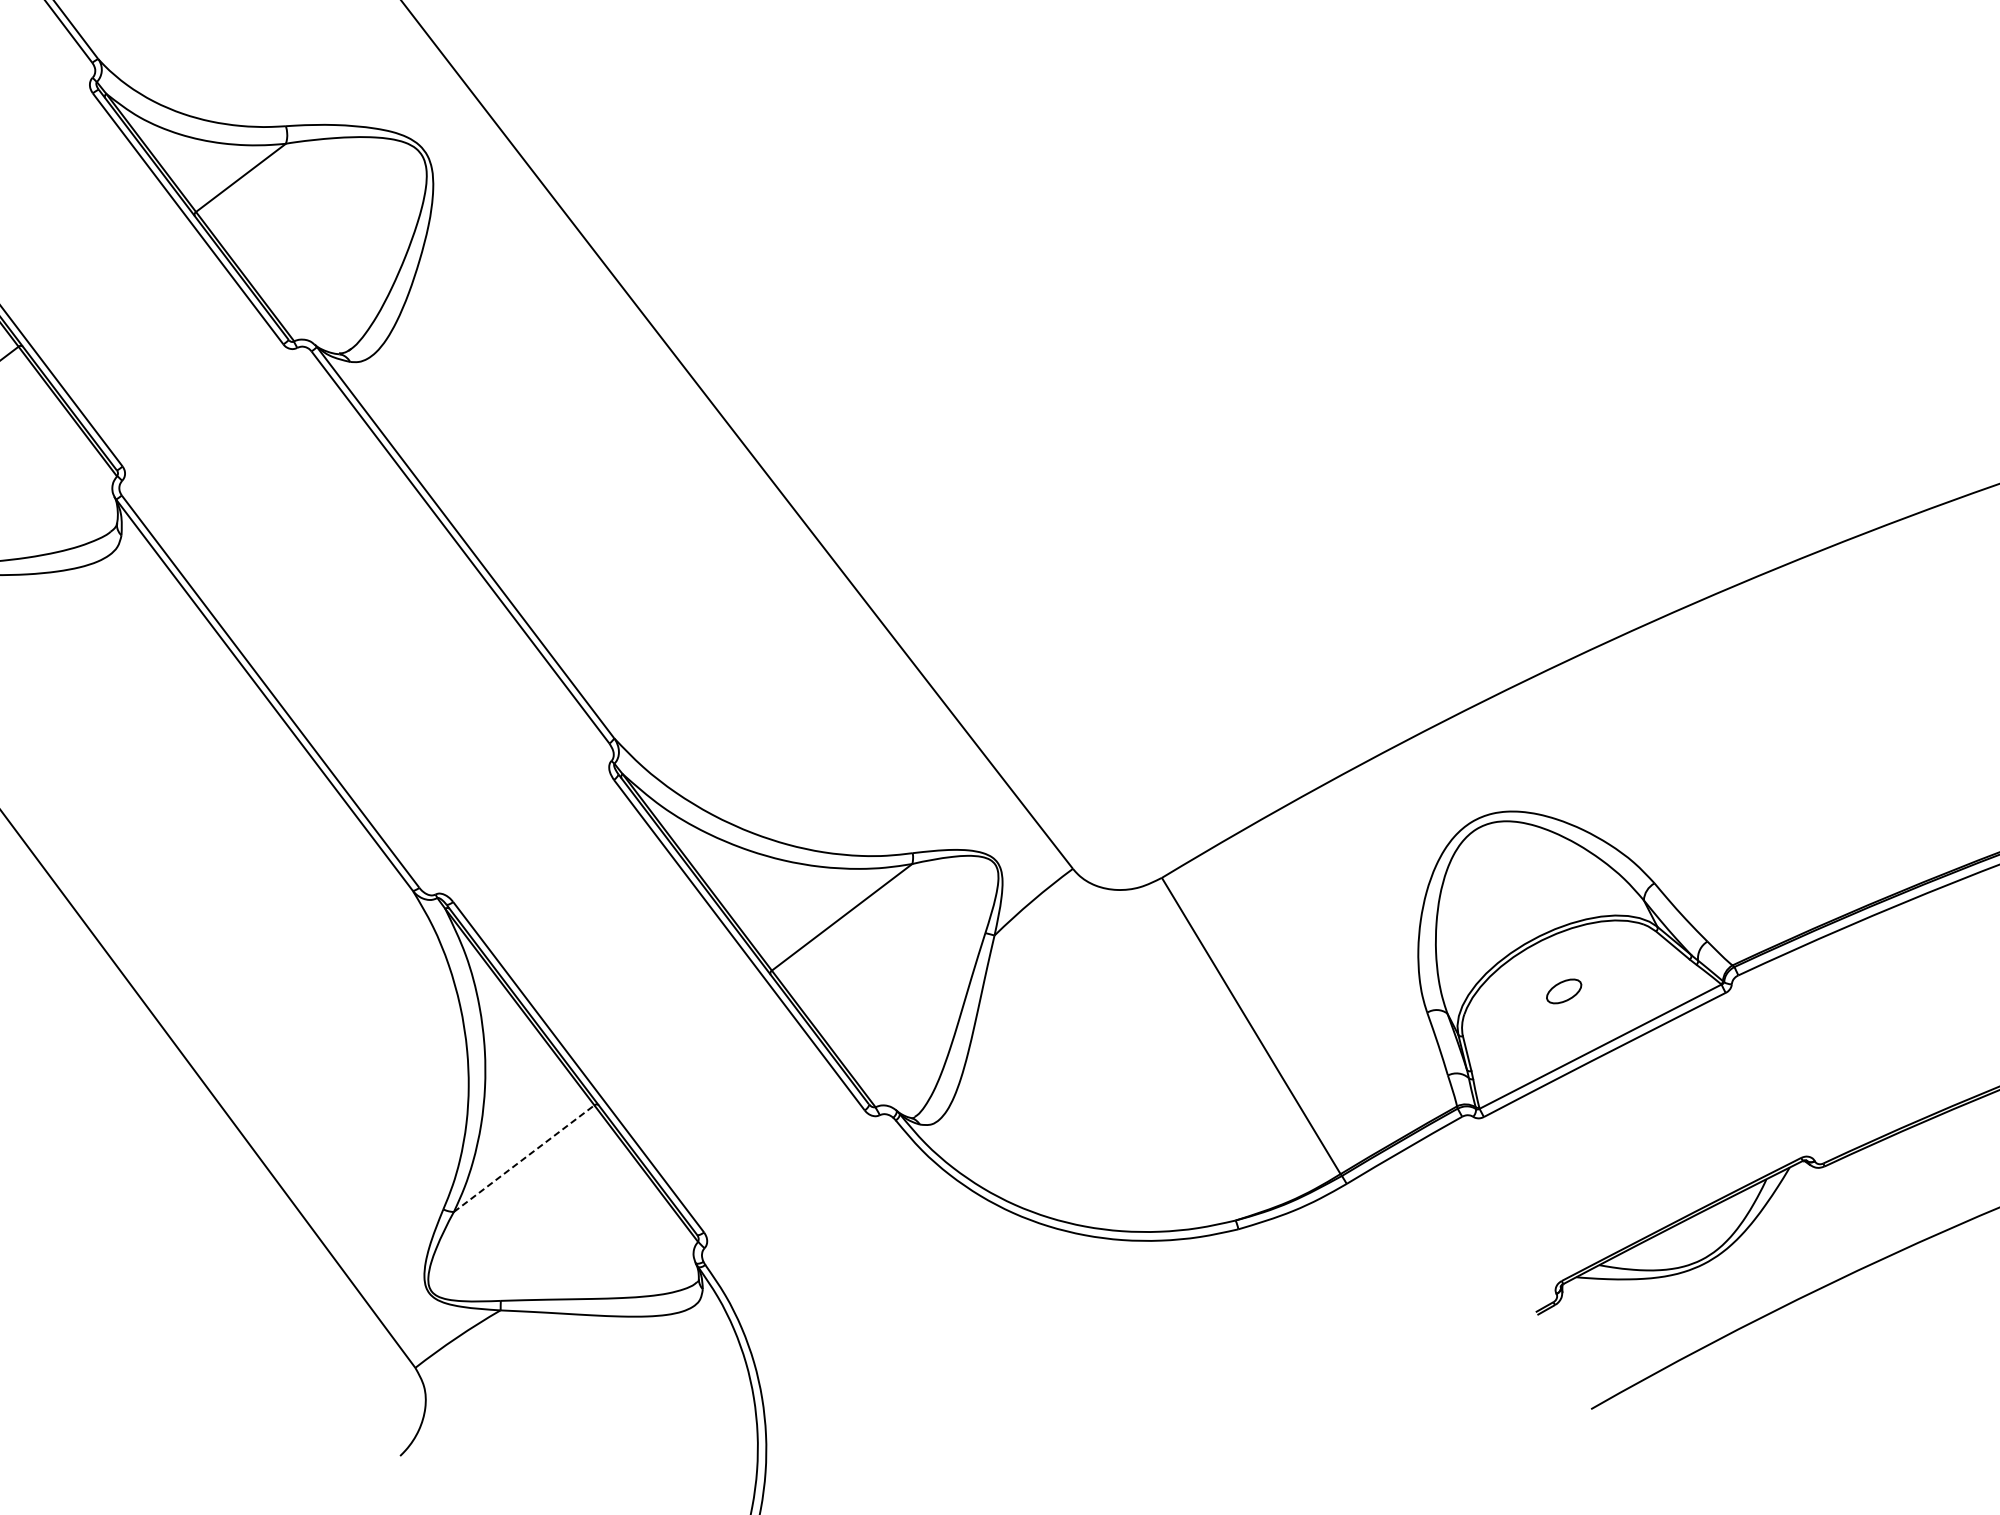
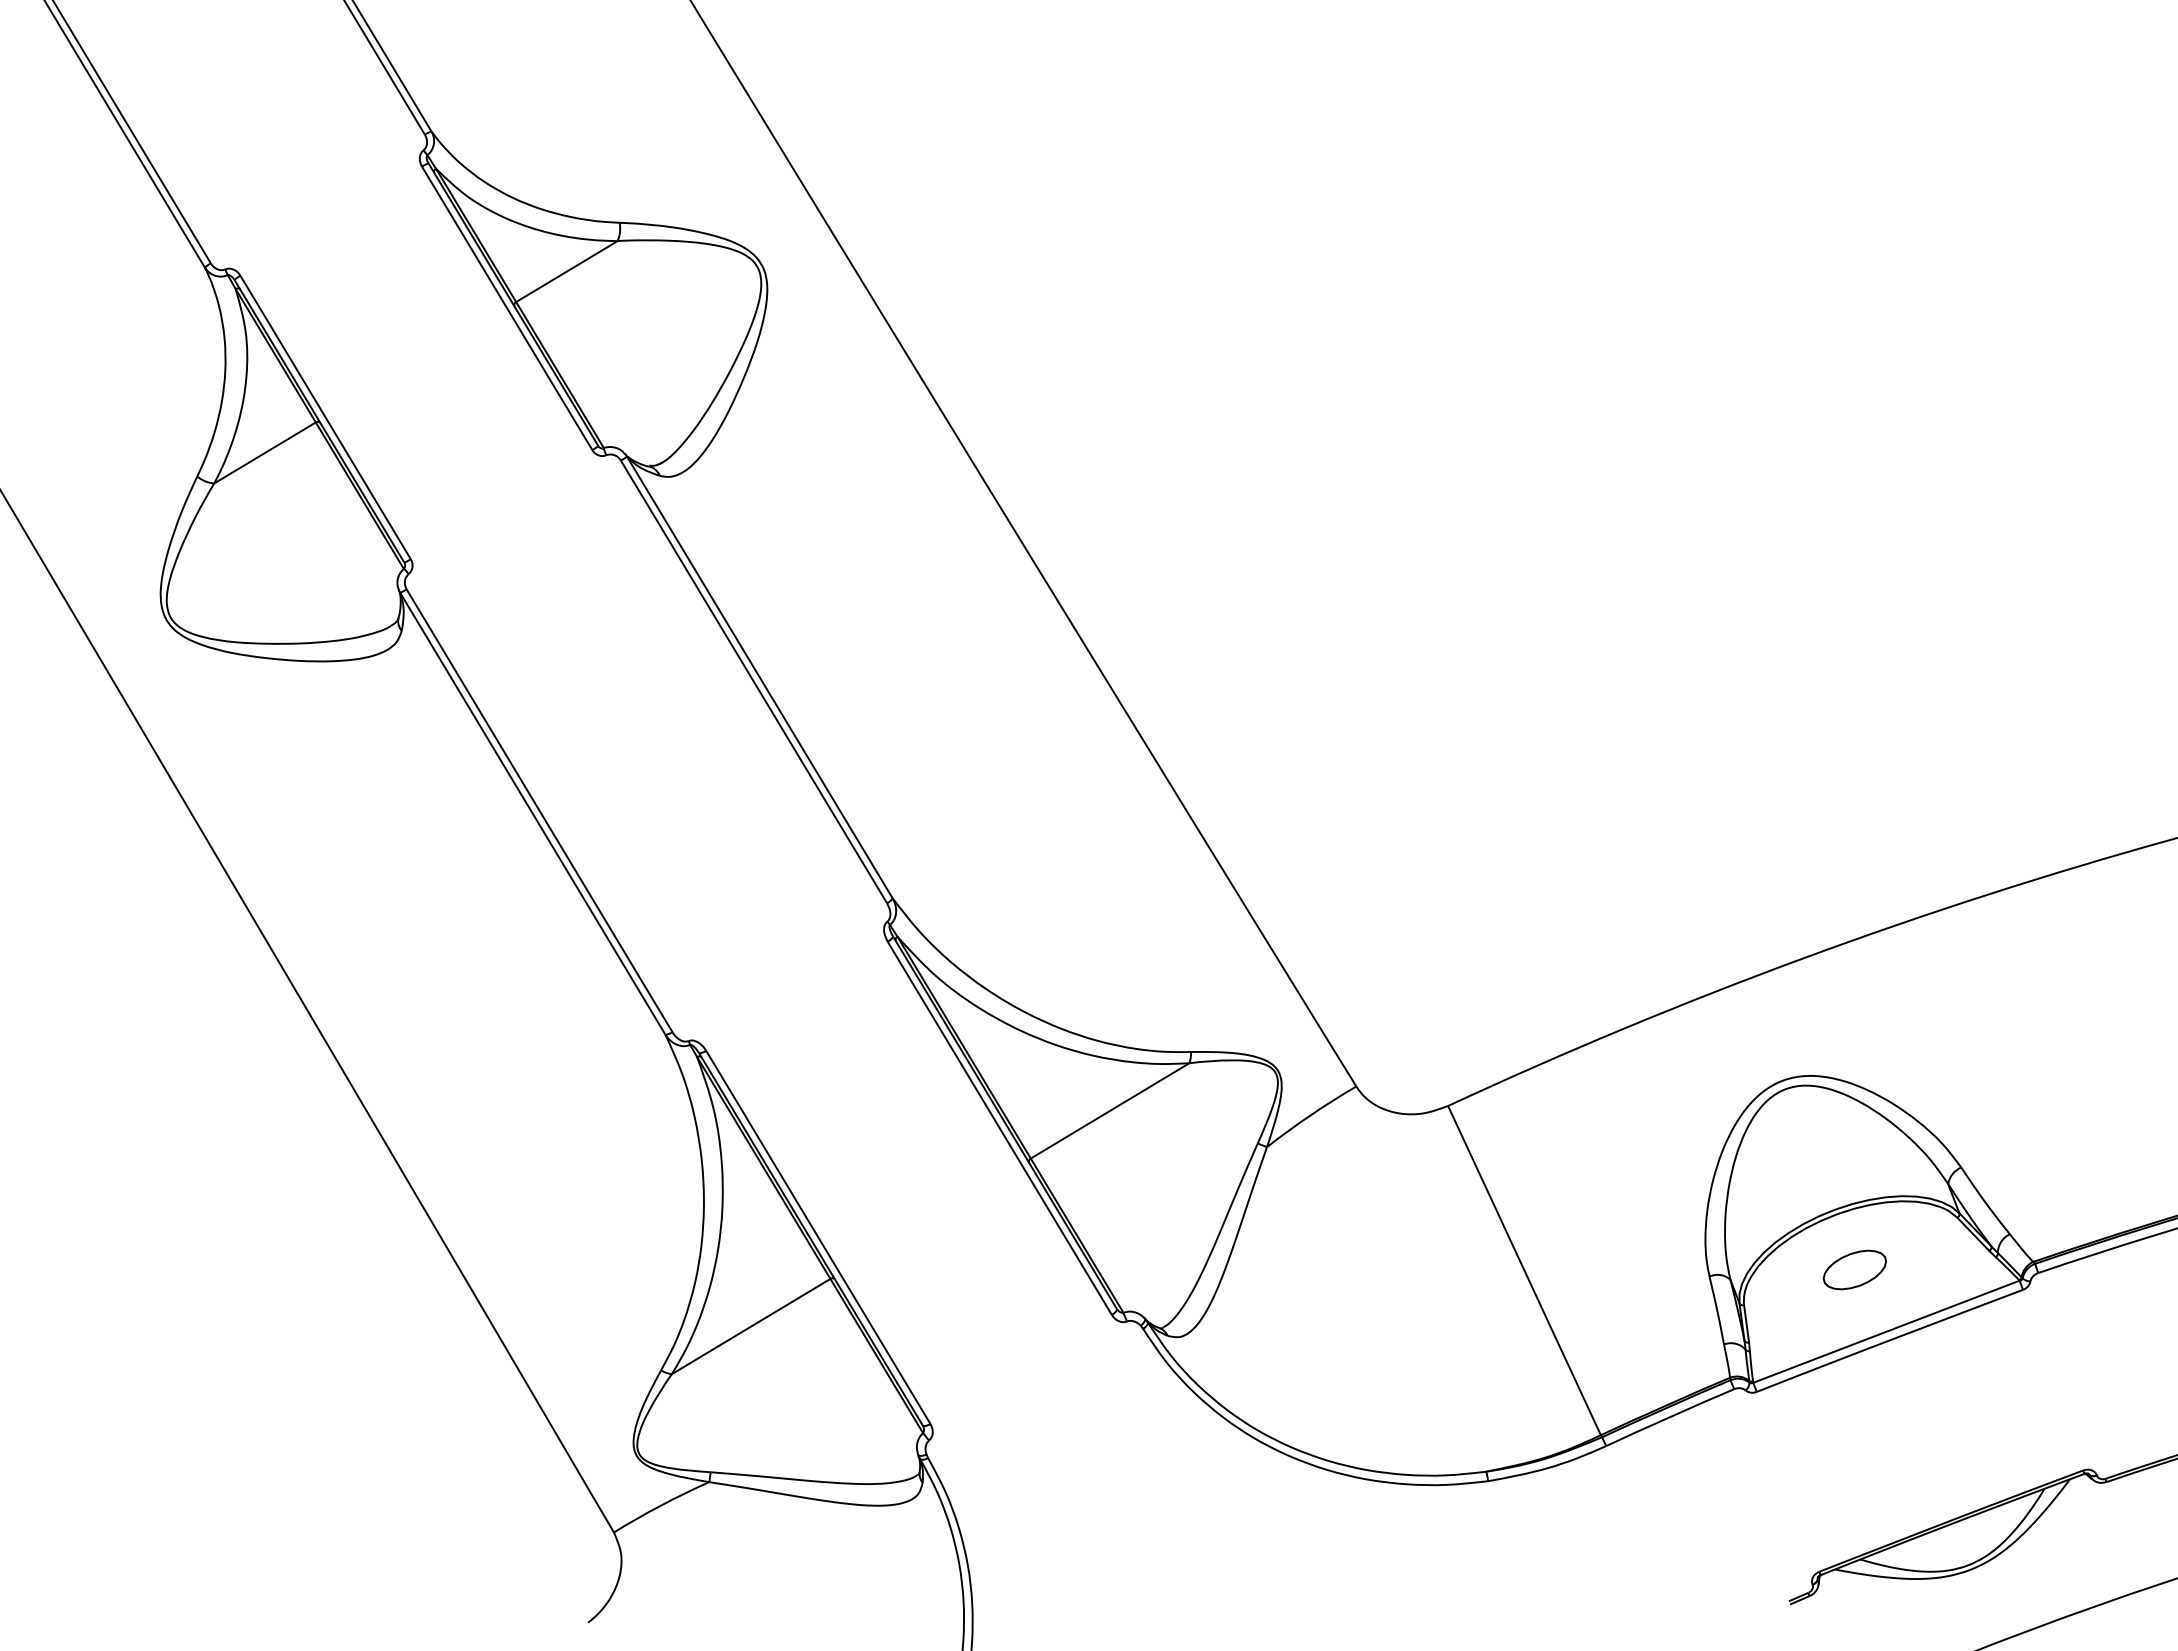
part: (1563, 990) -> (1854, 1269), size x1.67
line: (524, 1158) -> (751, 1326), dashed -> solid

